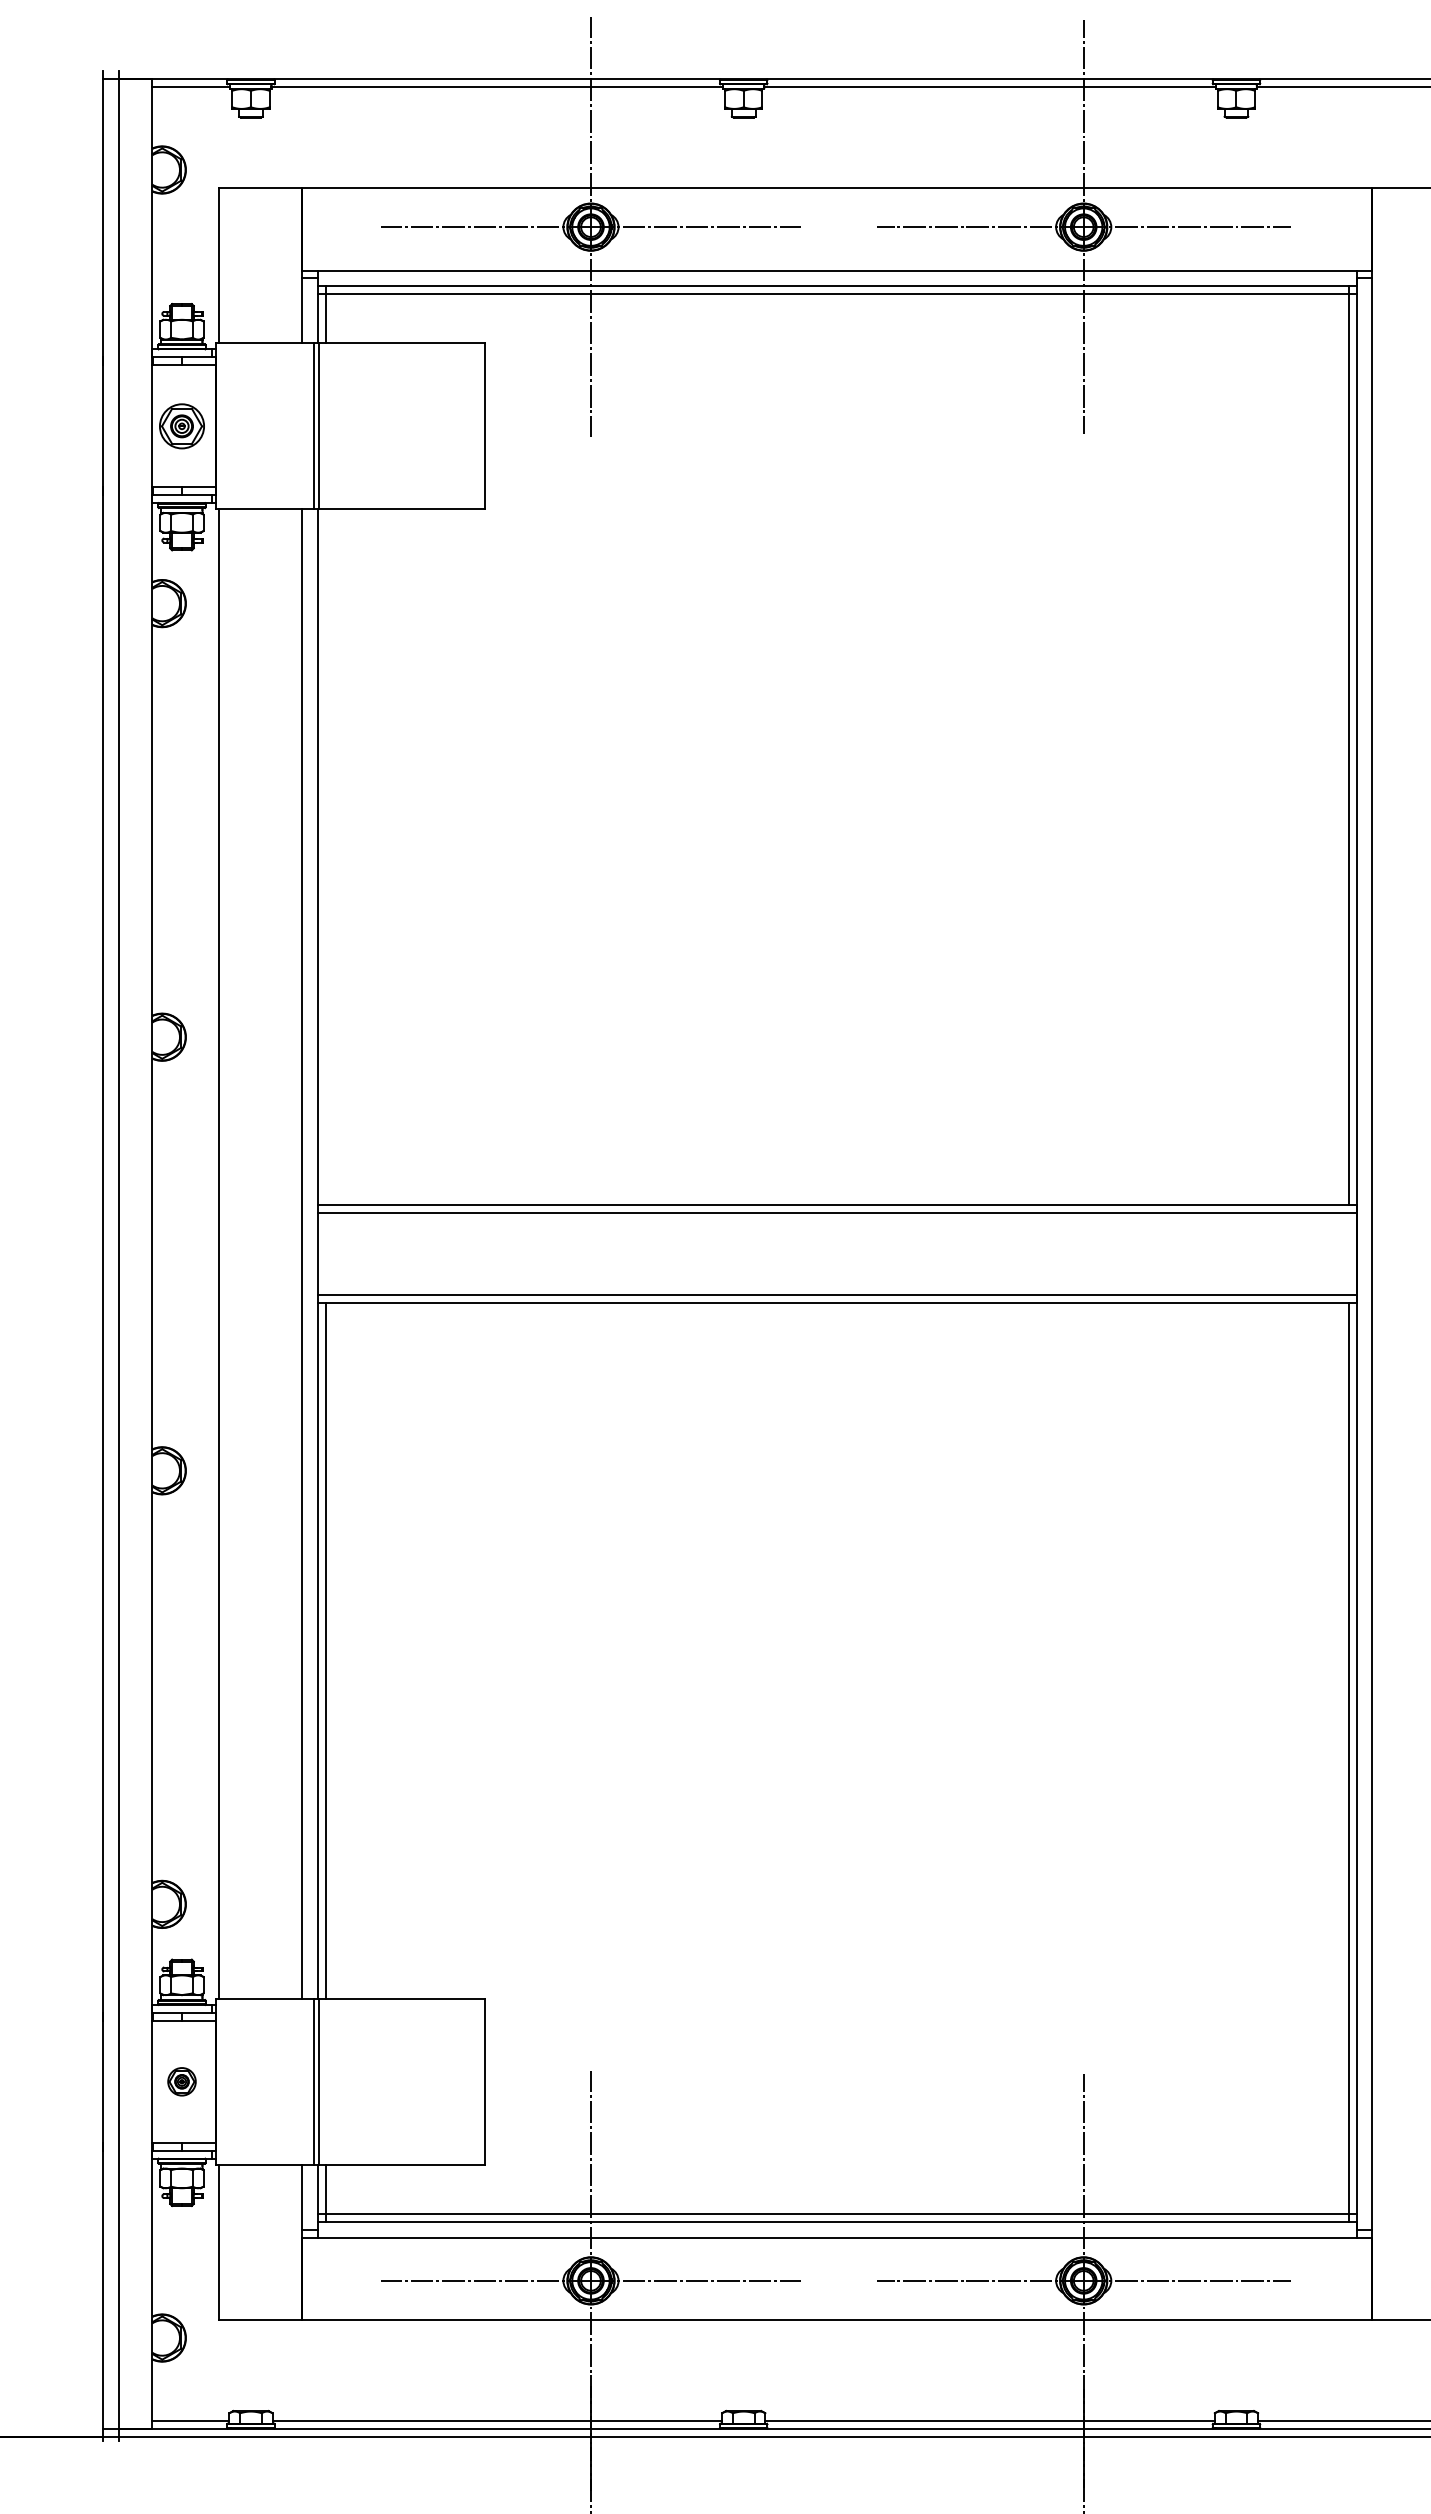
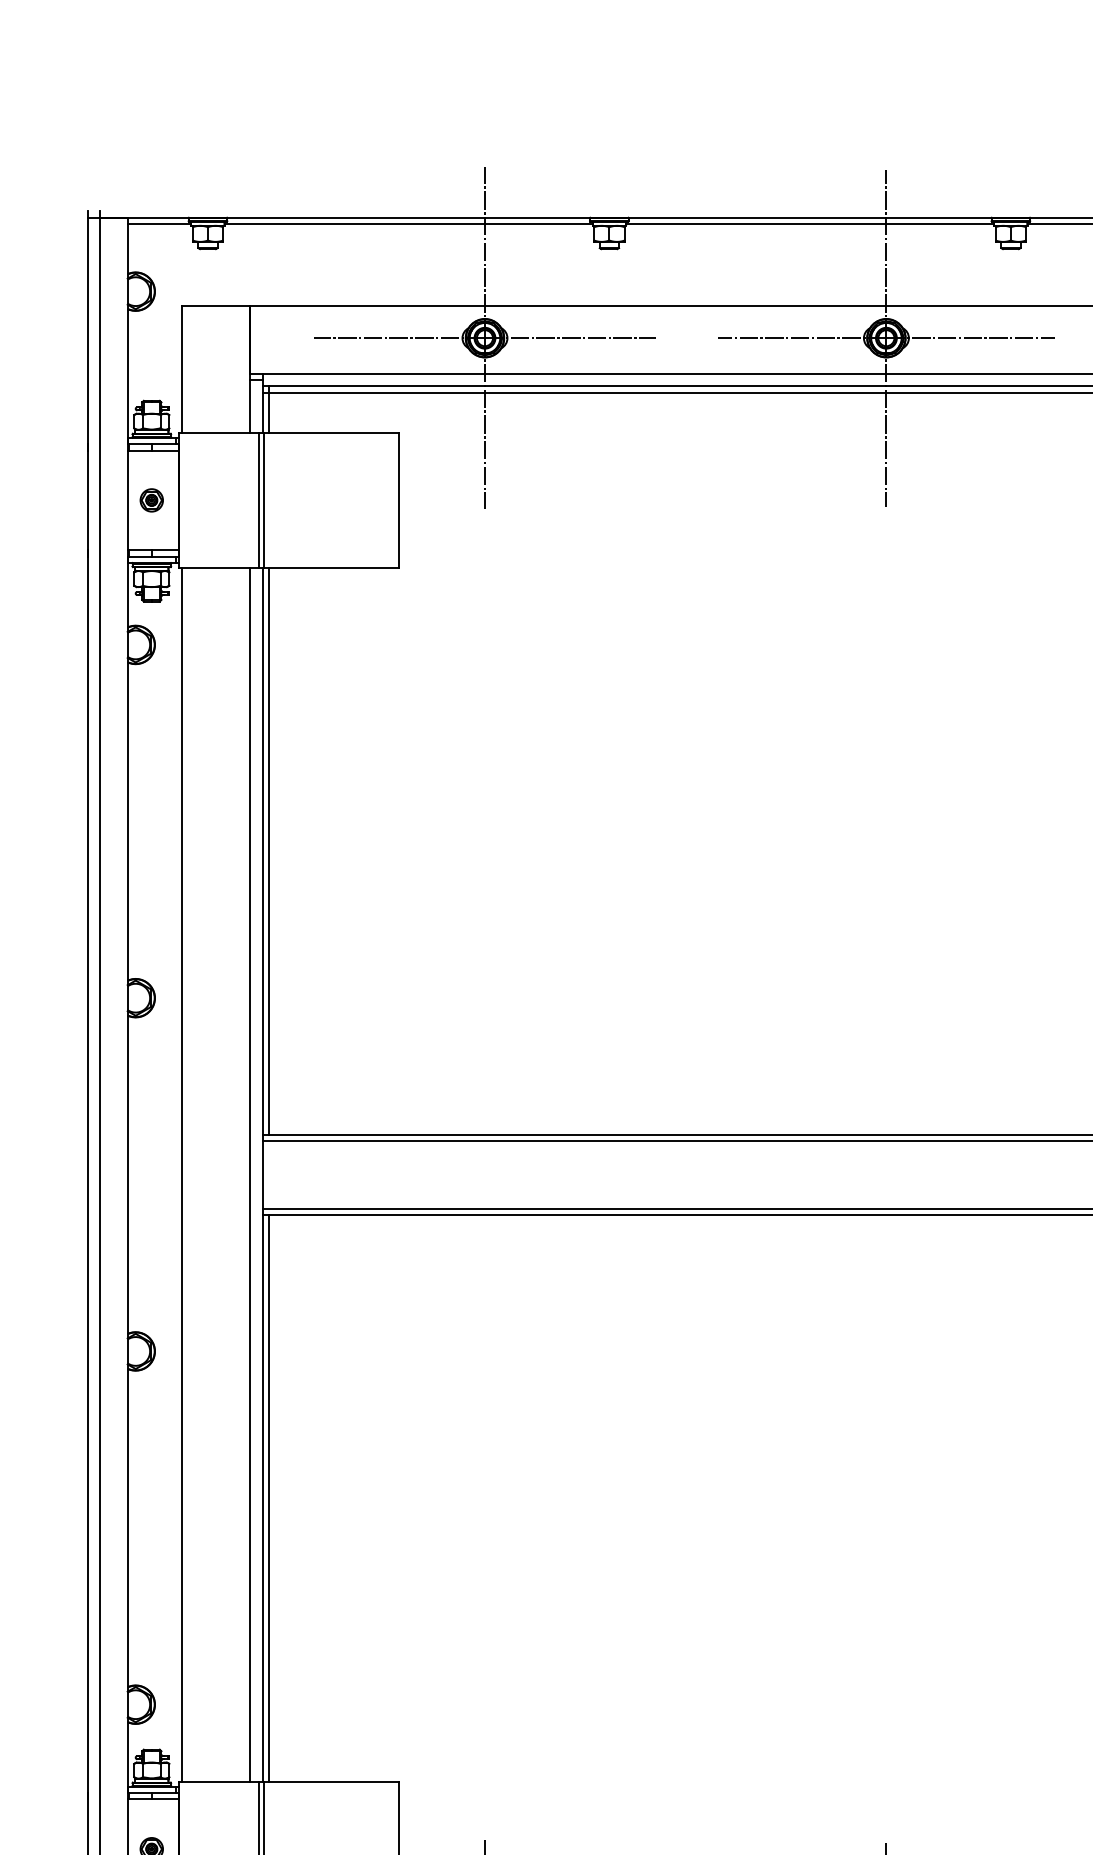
part: (181, 425) -> (151, 499), size x0.62
line: (325, 856) -> (268, 850), added

